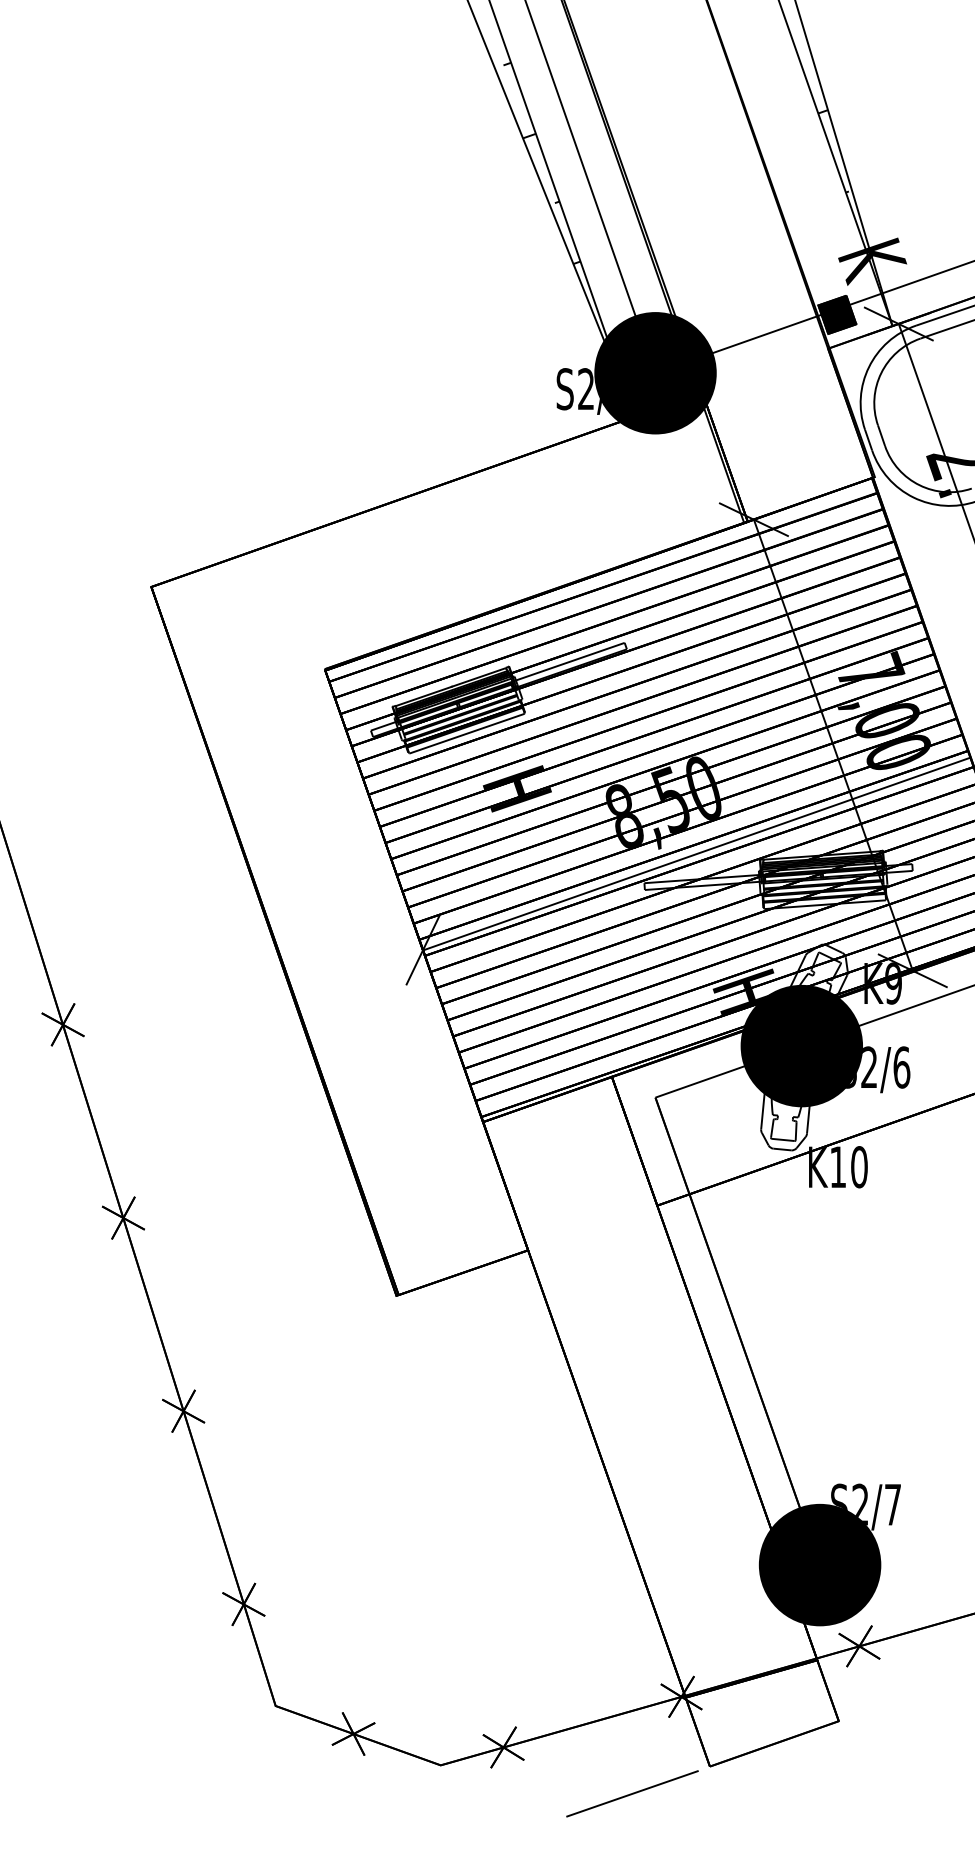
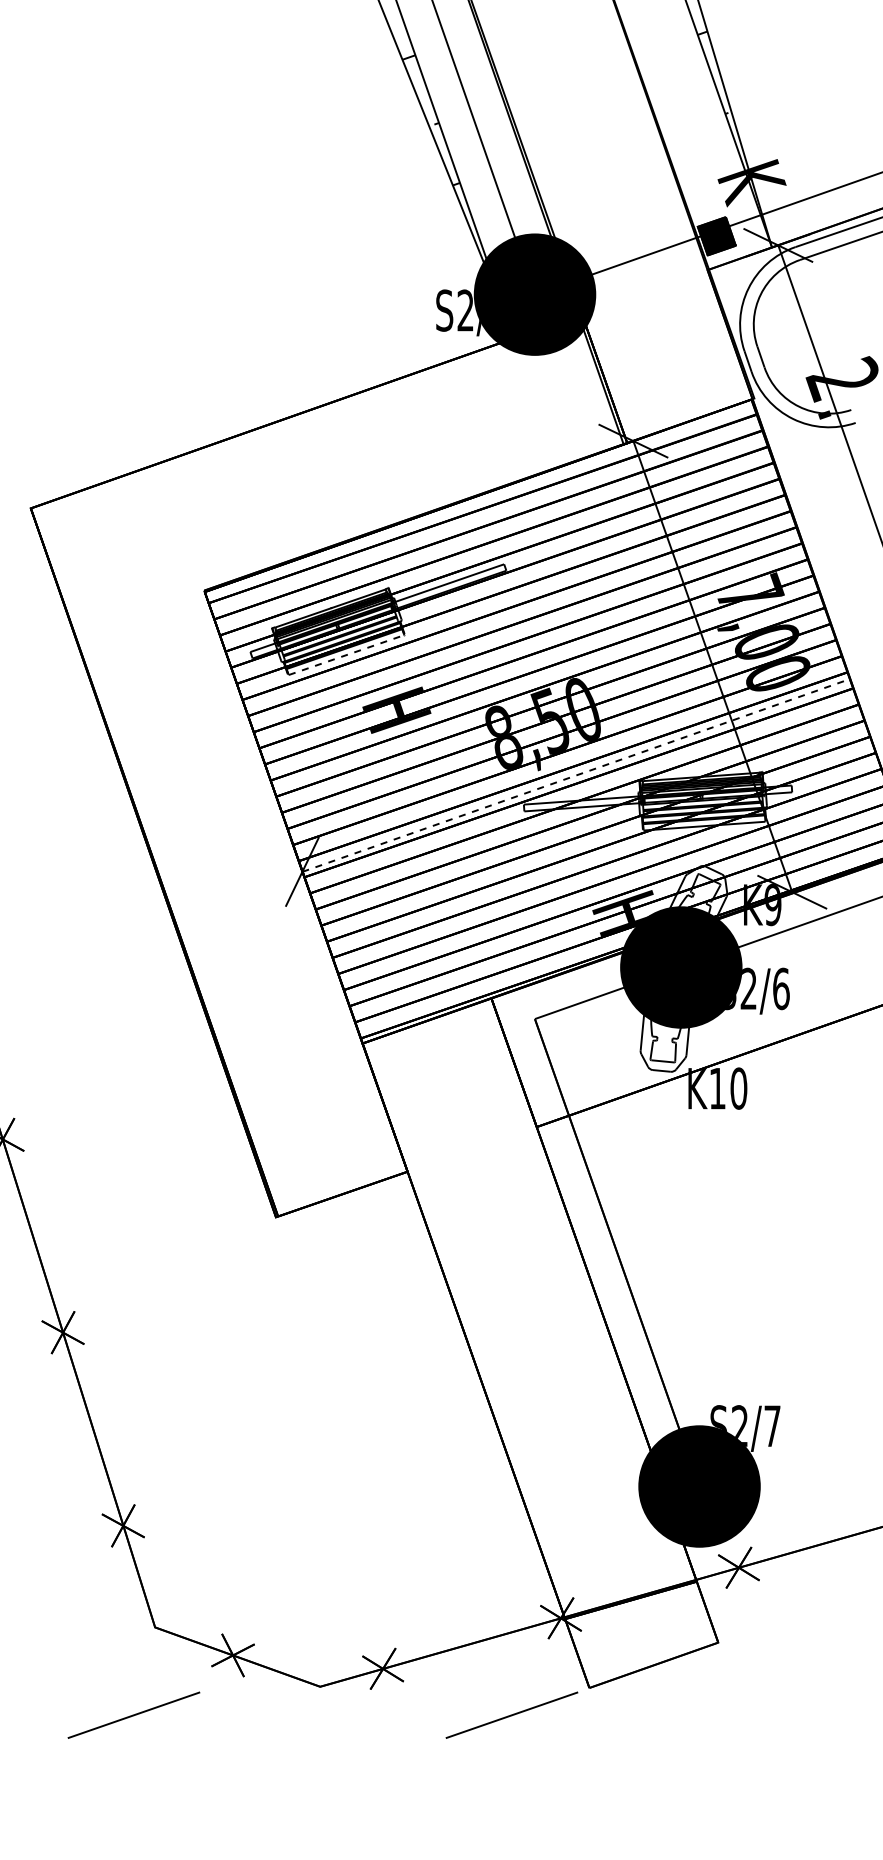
line: (467, 733) -> (346, 654), solid -> dashed
line: (697, 853) -> (576, 774), solid -> dashed
line: (254, 1793) -> (133, 1714), added

